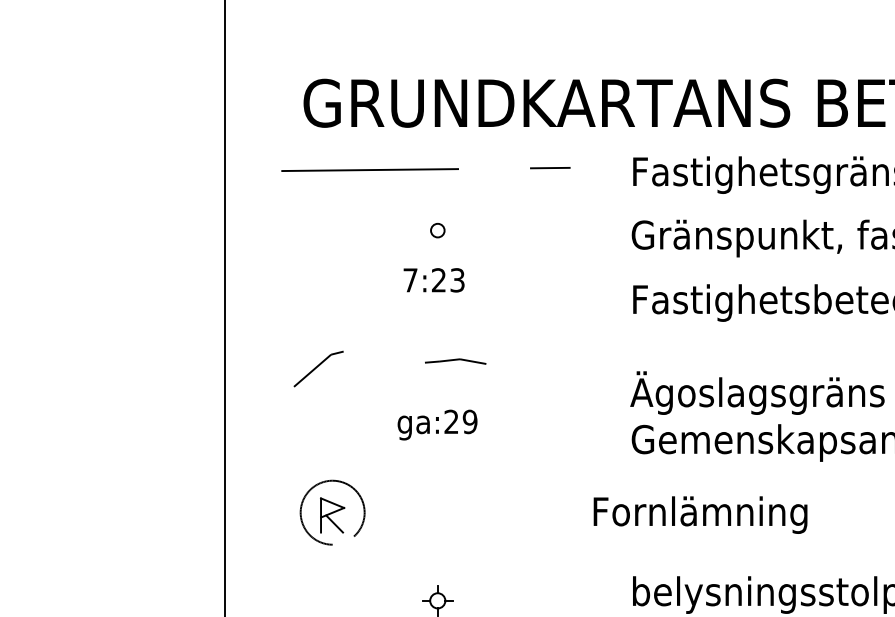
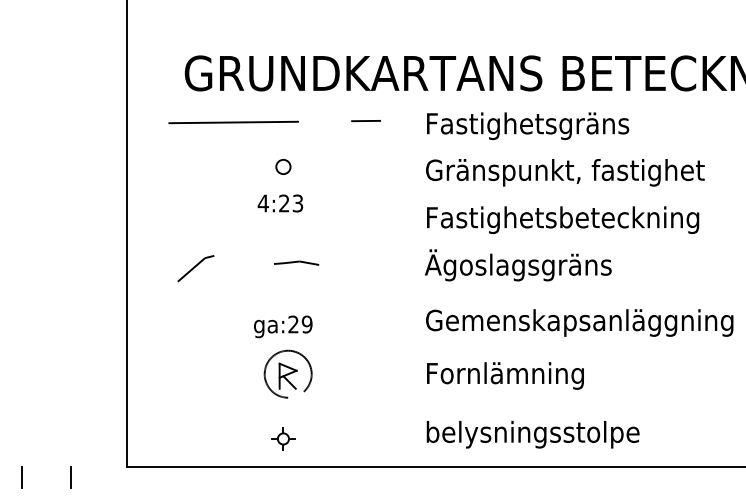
circle: (437, 229) -> (283, 166), size x1.43
text: (410, 280) -> (263, 203), 7:23 -> 4:23
text: (757, 393) -> (518, 265), moved
text: (437, 424) -> (283, 326), moved
part: (331, 511) -> (287, 373), moved
text: (700, 514) -> (505, 375), moved

